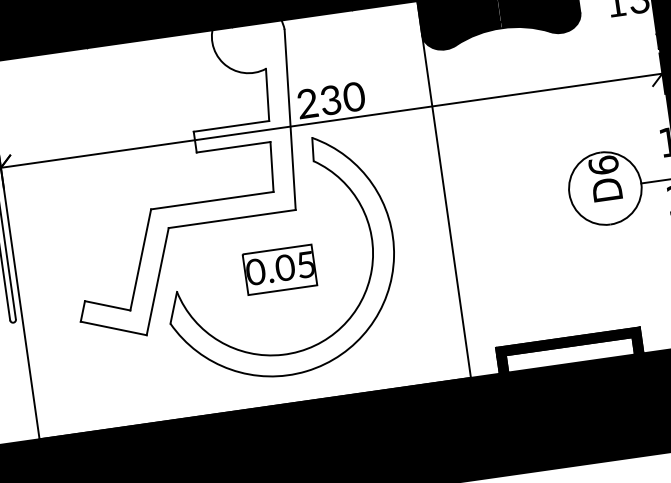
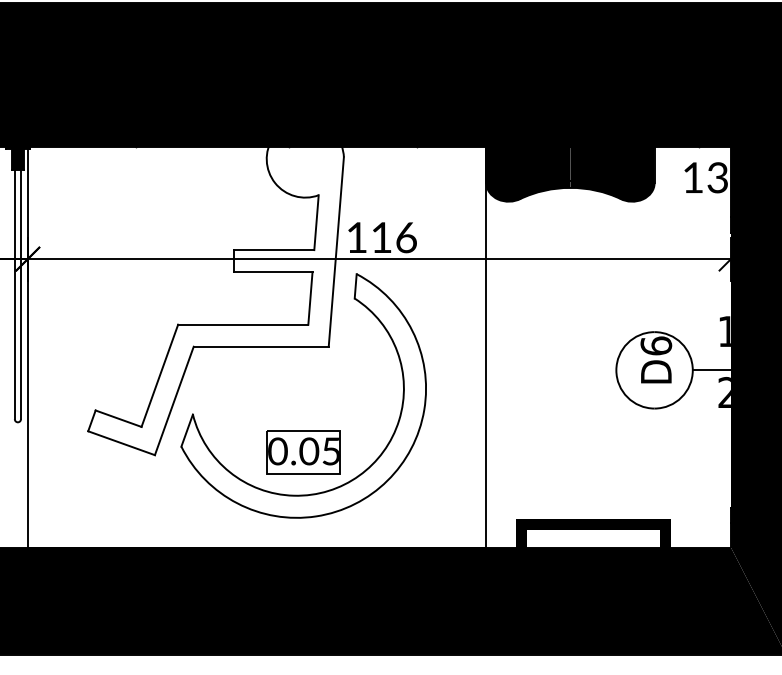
text: (330, 100) -> (381, 237), 230 -> 116
part: (279, 269) -> (303, 452), moved

